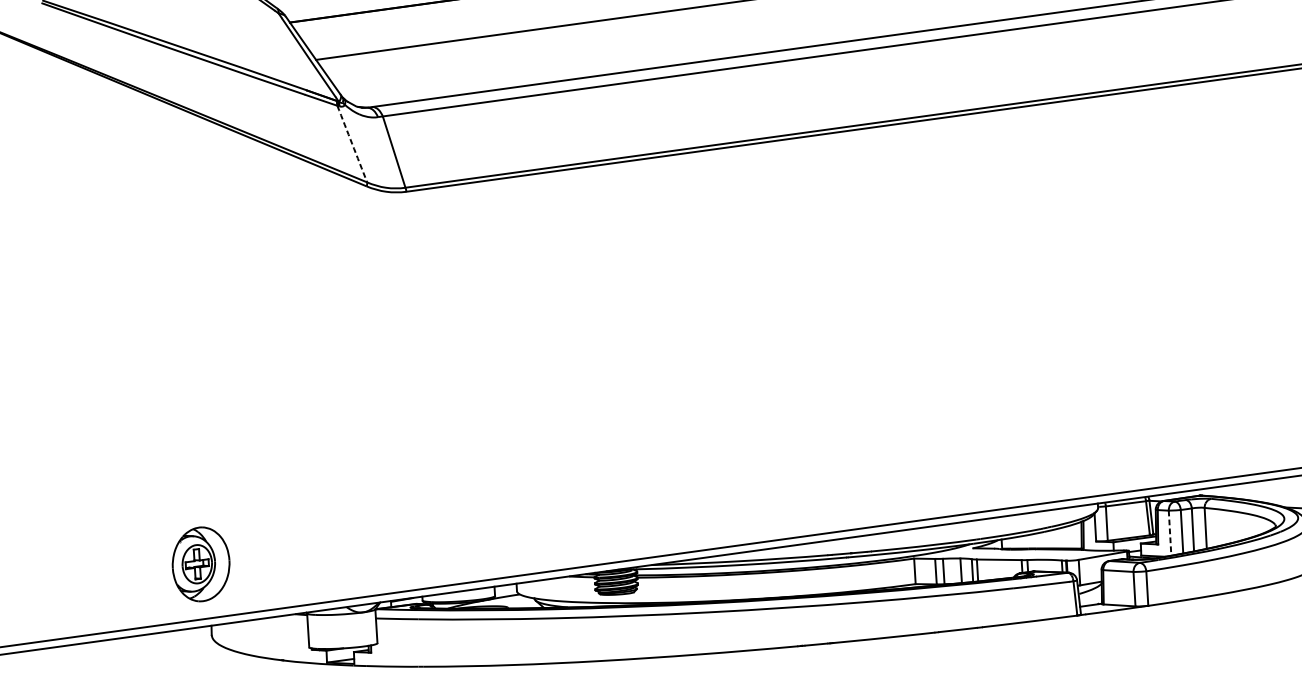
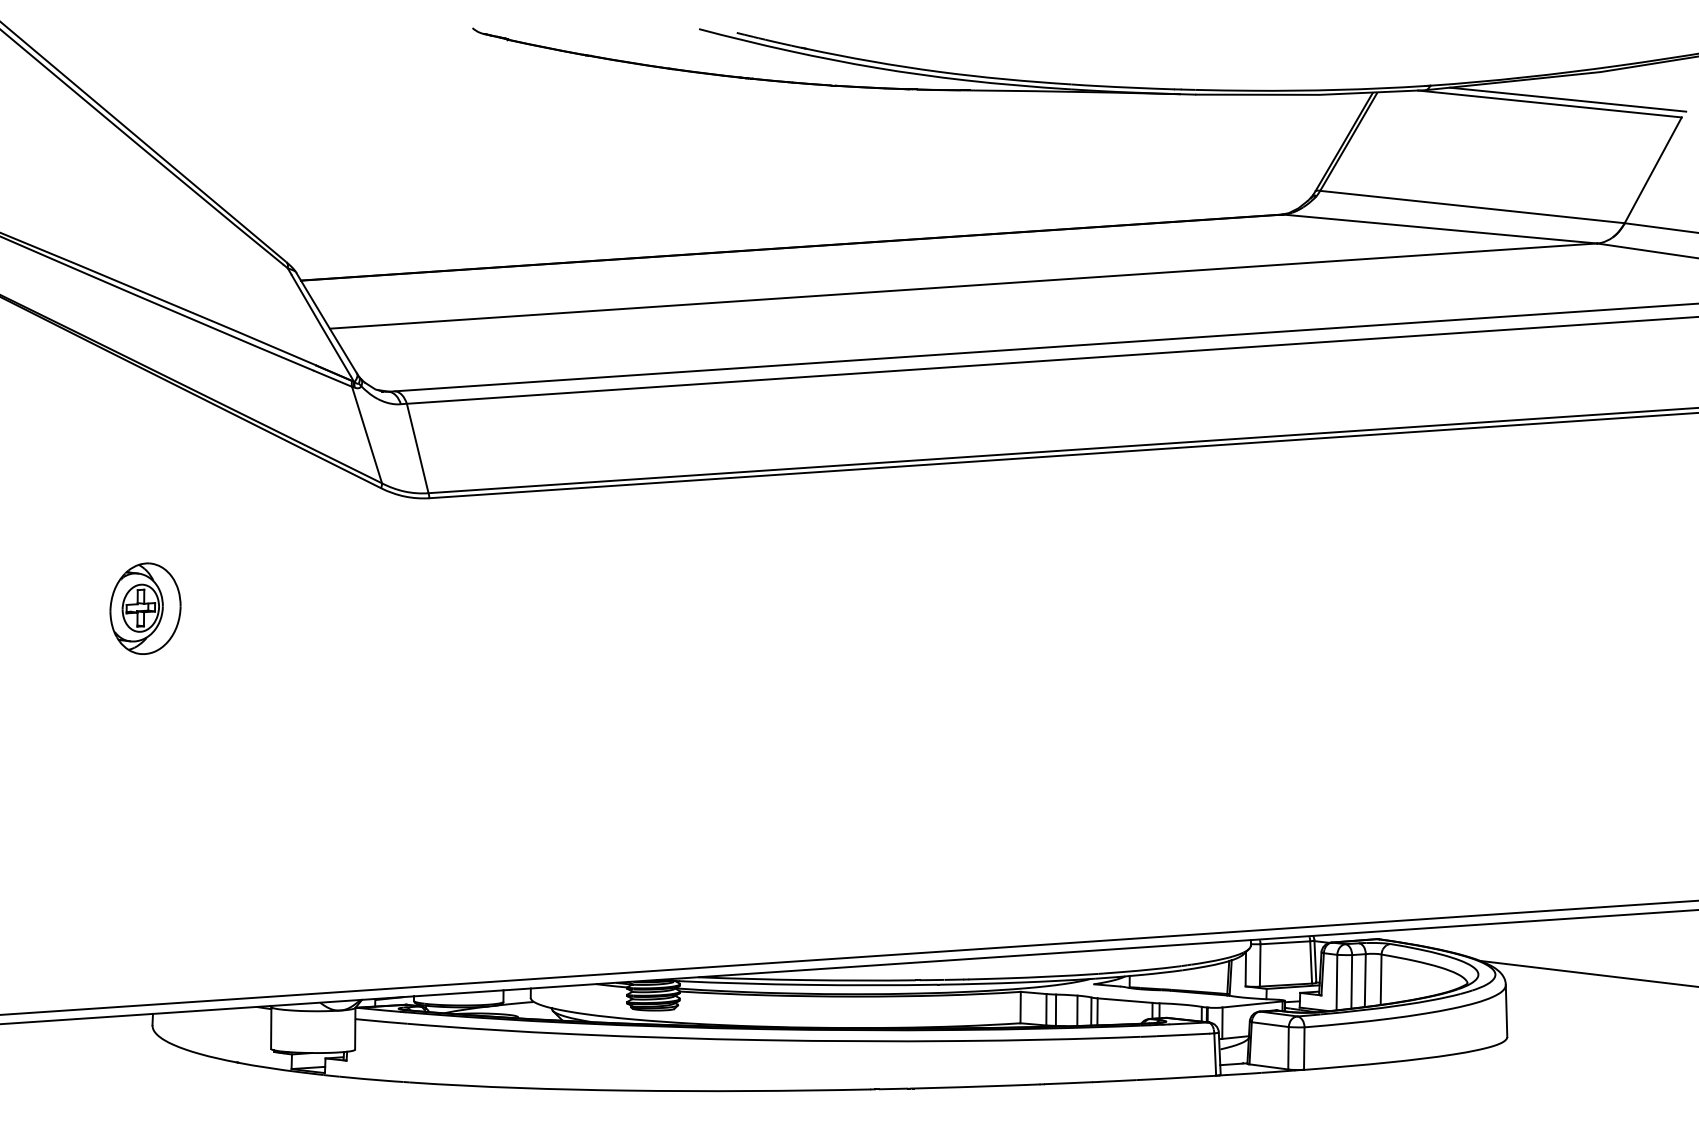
arc: (352, 144) -> (367, 435), dashed -> solid
line: (1169, 533) -> (1336, 982), dashed -> solid
part: (201, 564) -> (145, 608), moved

